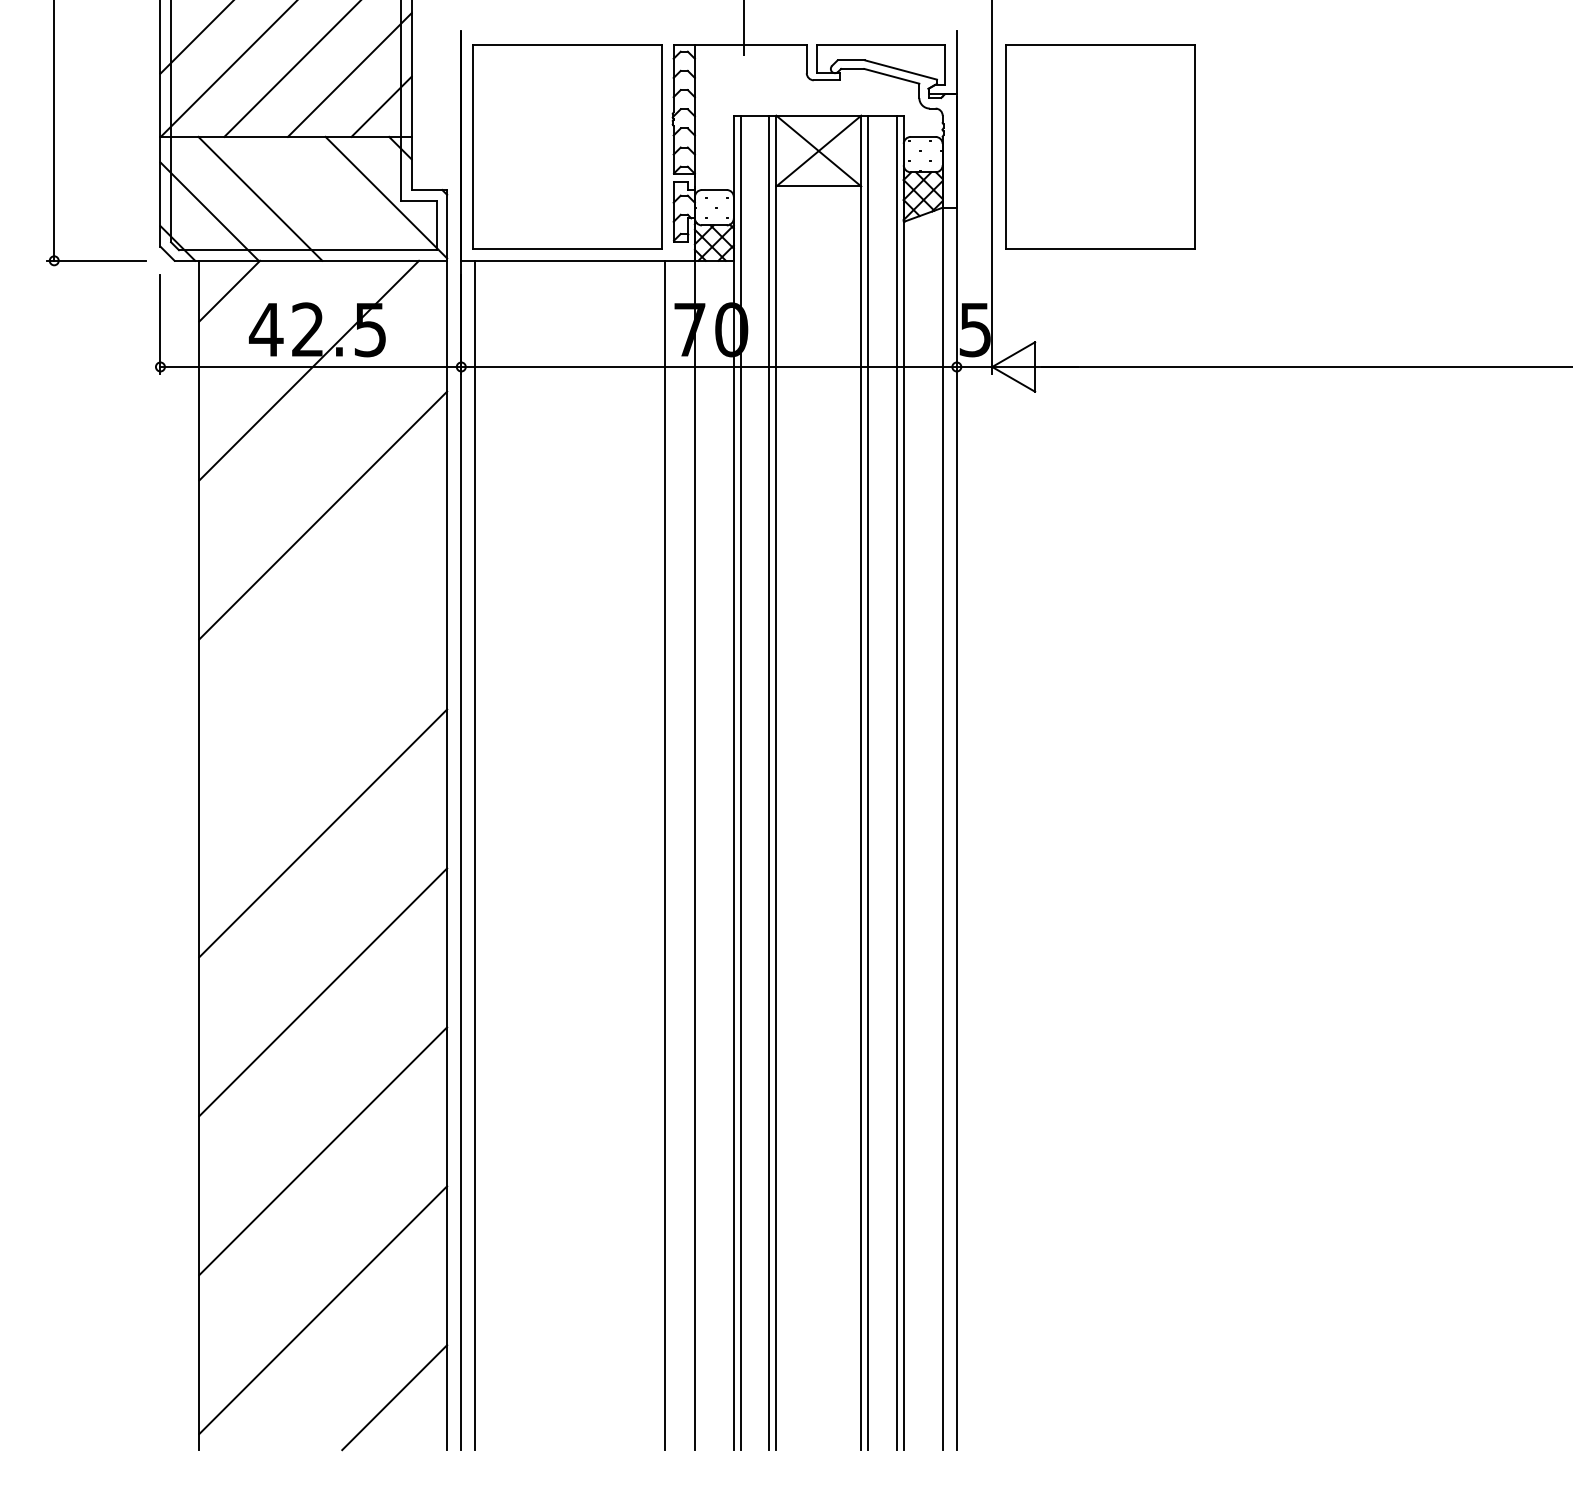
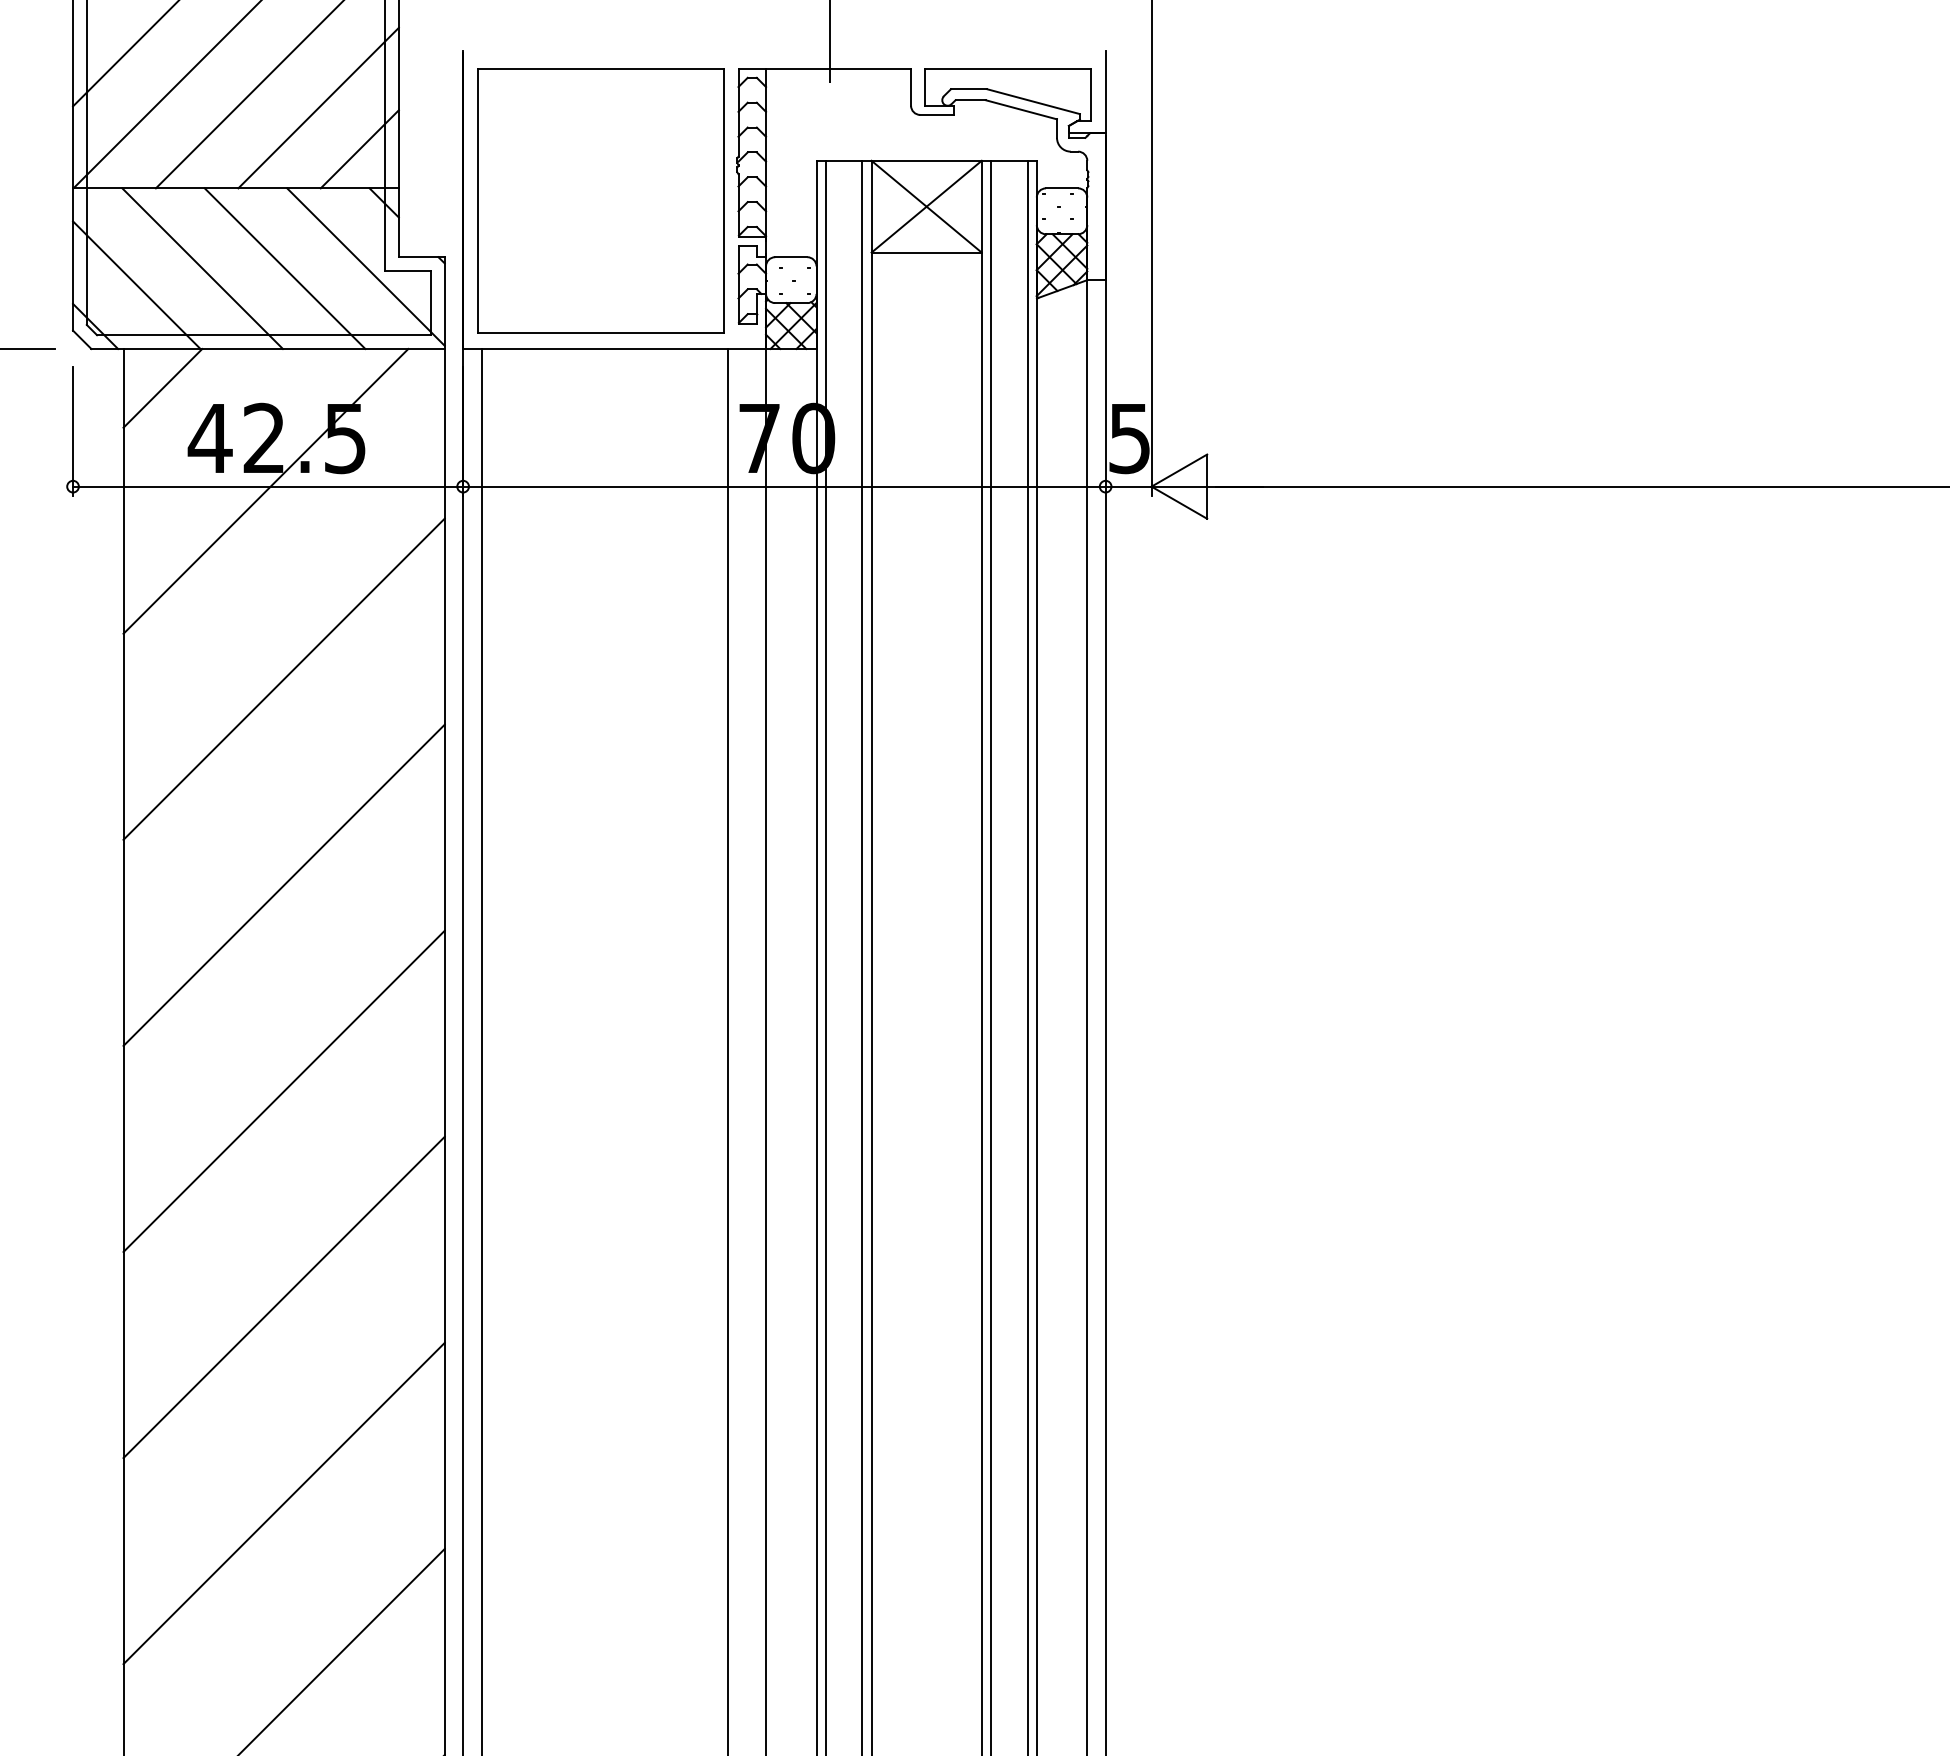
part: (1100, 146) -> (1291, 200), removed
line: (323, 198) -> (284, 268), added
line: (323, 674) -> (284, 885), added

